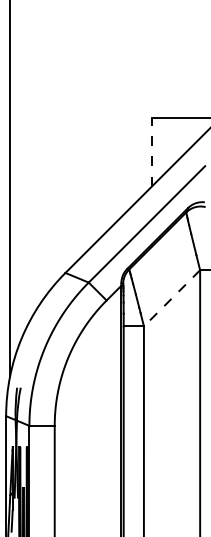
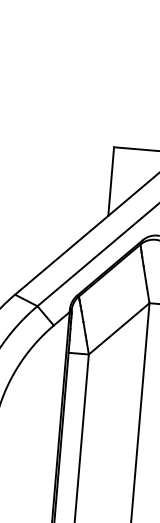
line: (151, 151) -> (110, 180), dashed -> solid
line: (172, 298) -> (119, 329), dashed -> solid

